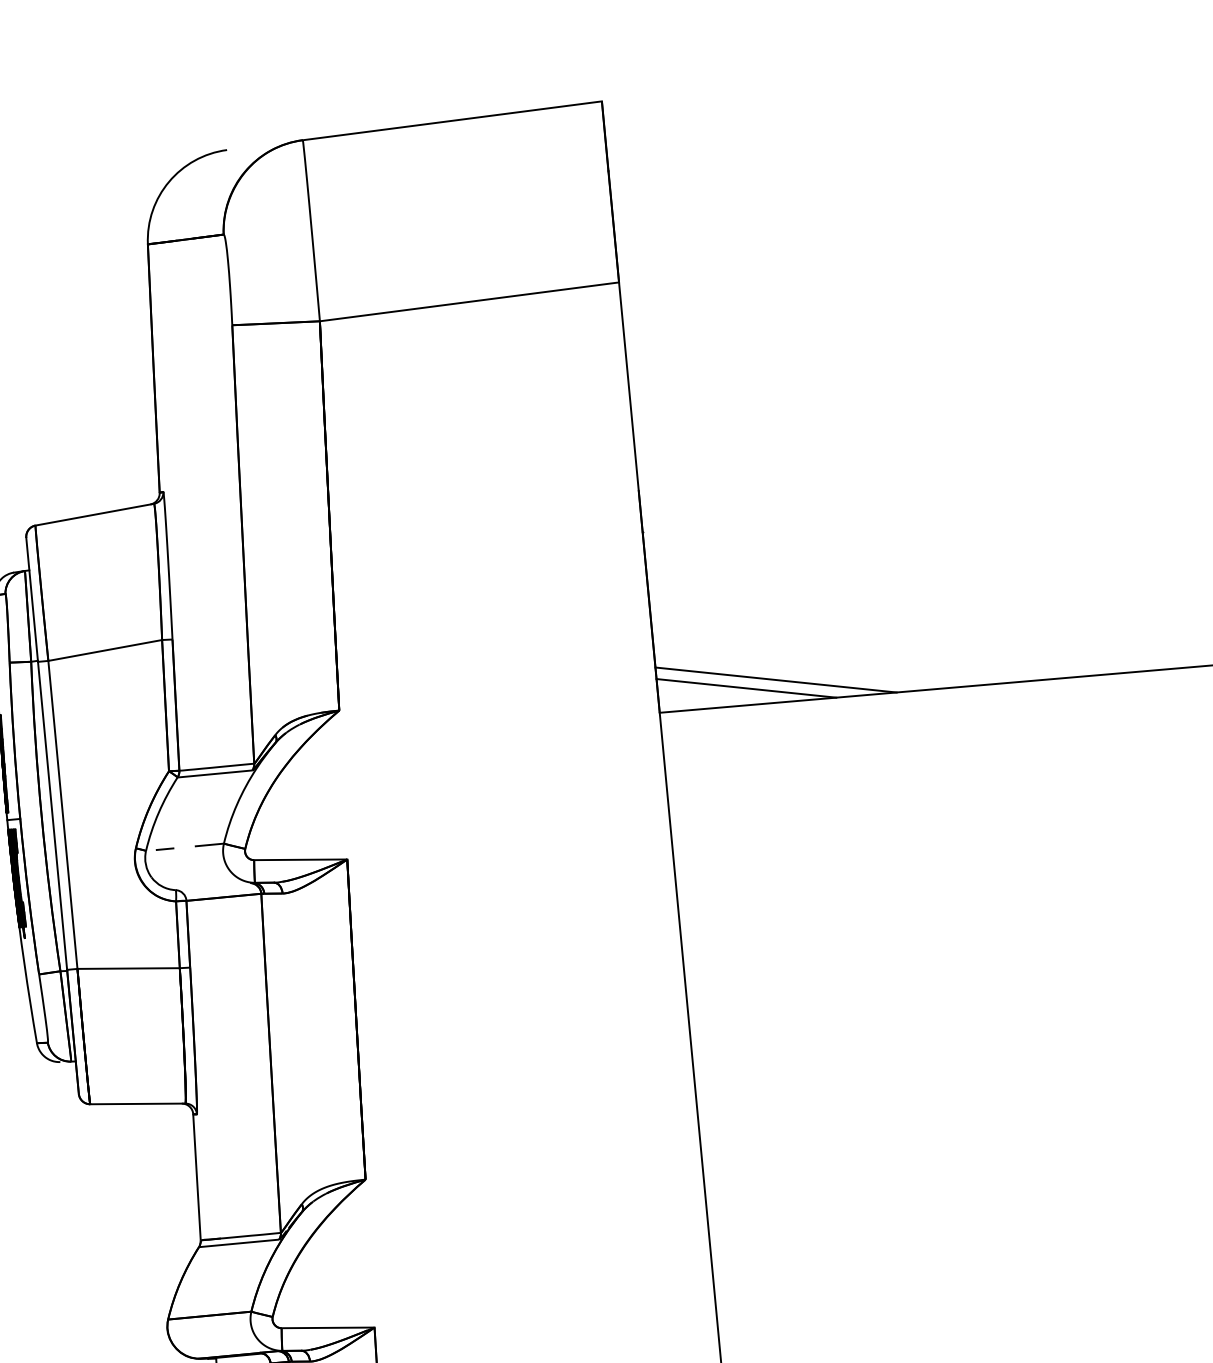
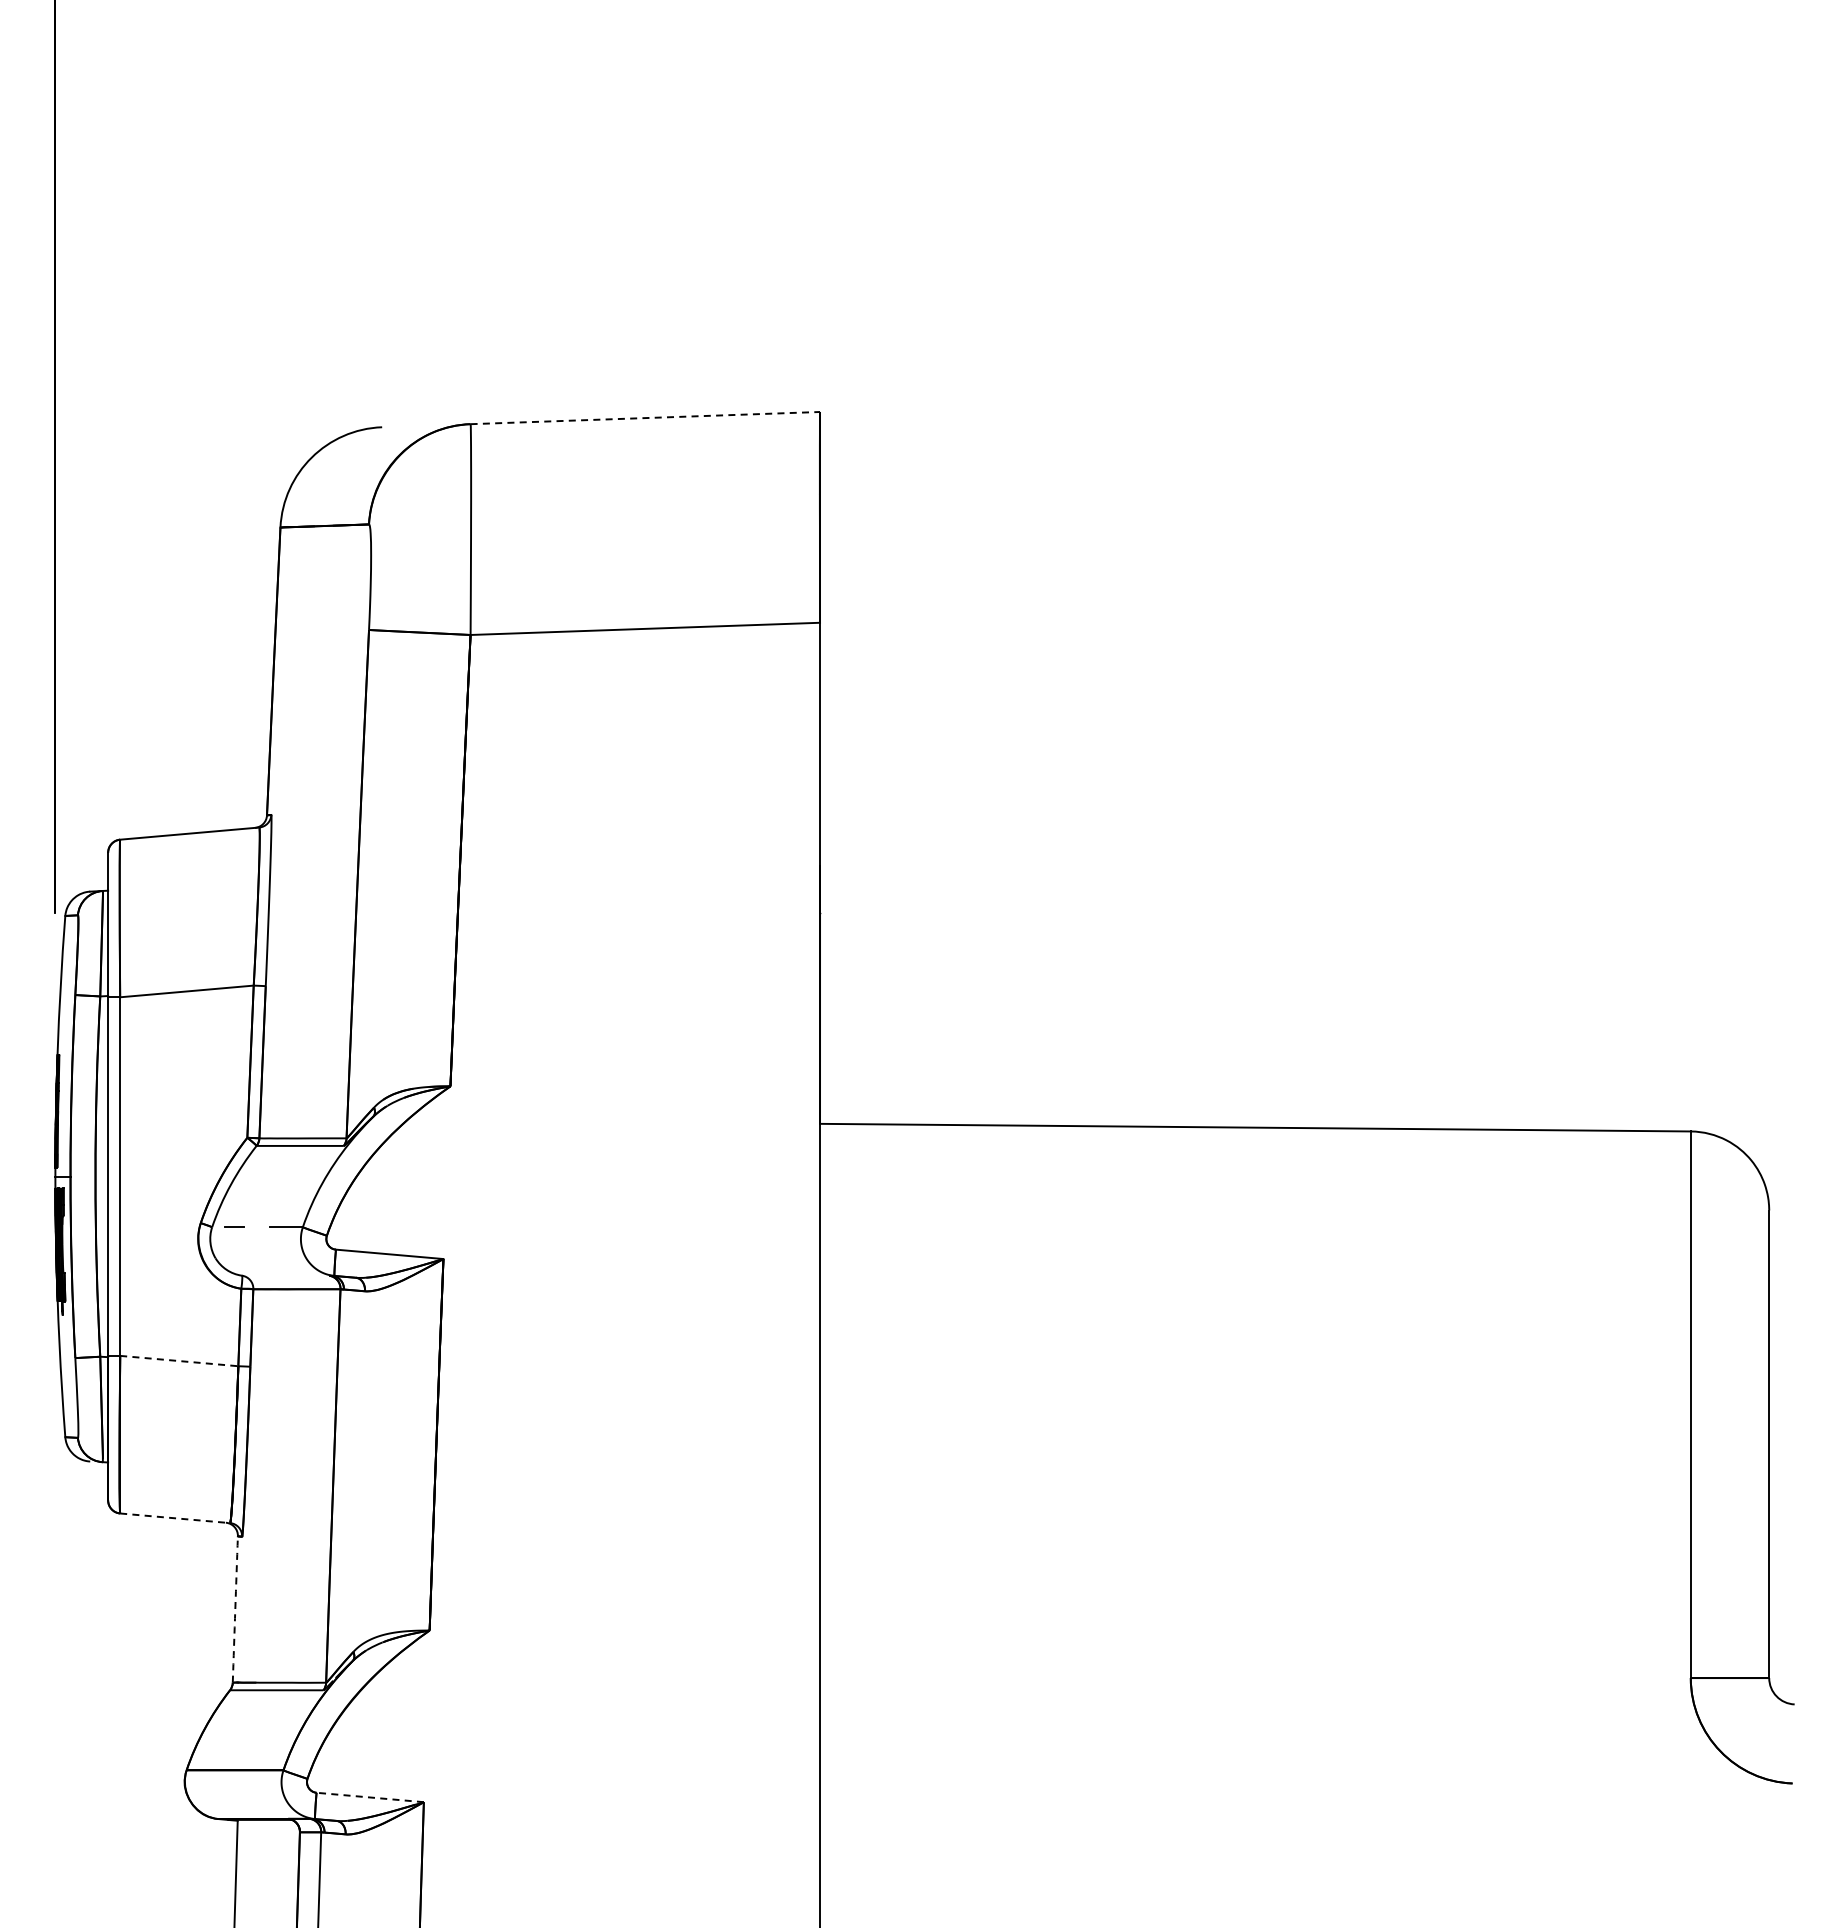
line: (452, 121) -> (645, 418), solid -> dashed
line: (775, 679) -> (957, 1098), removed
line: (746, 687) -> (922, 1104), removed
line: (128, 968) -> (179, 1361), solid -> dashed
line: (138, 1104) -> (175, 1518), solid -> dashed
arc: (197, 1177) -> (235, 1609), solid -> dashed
line: (328, 1327) -> (370, 1797), solid -> dashed

